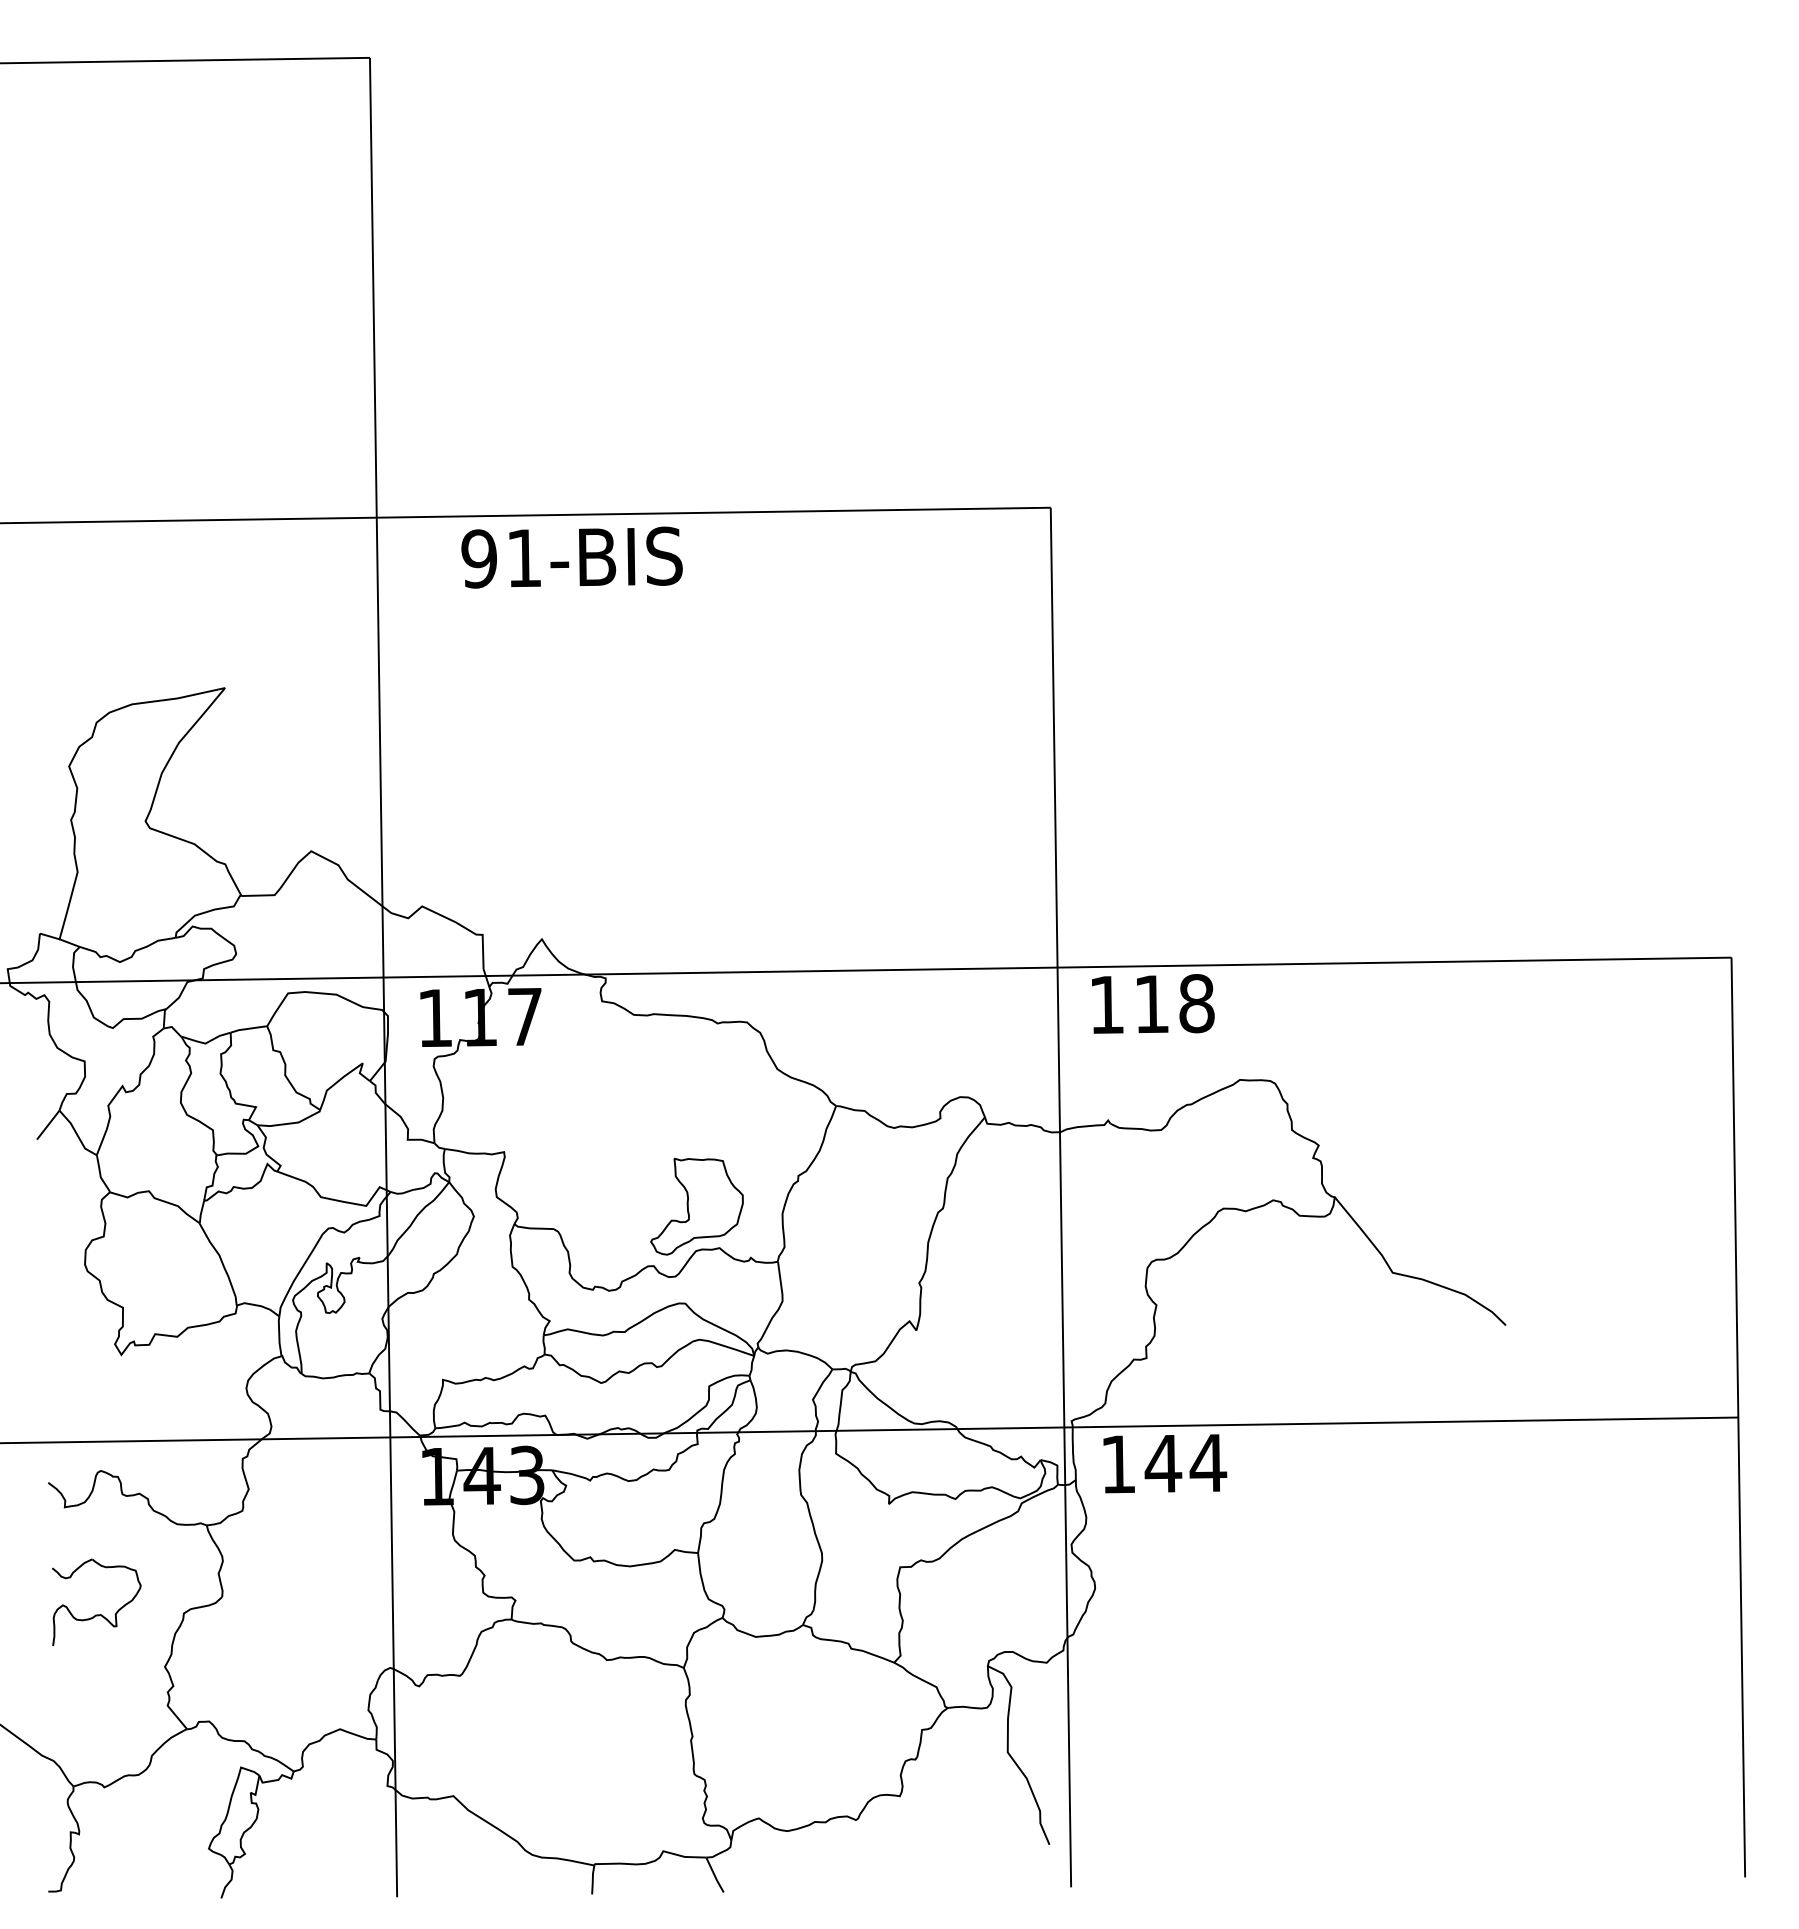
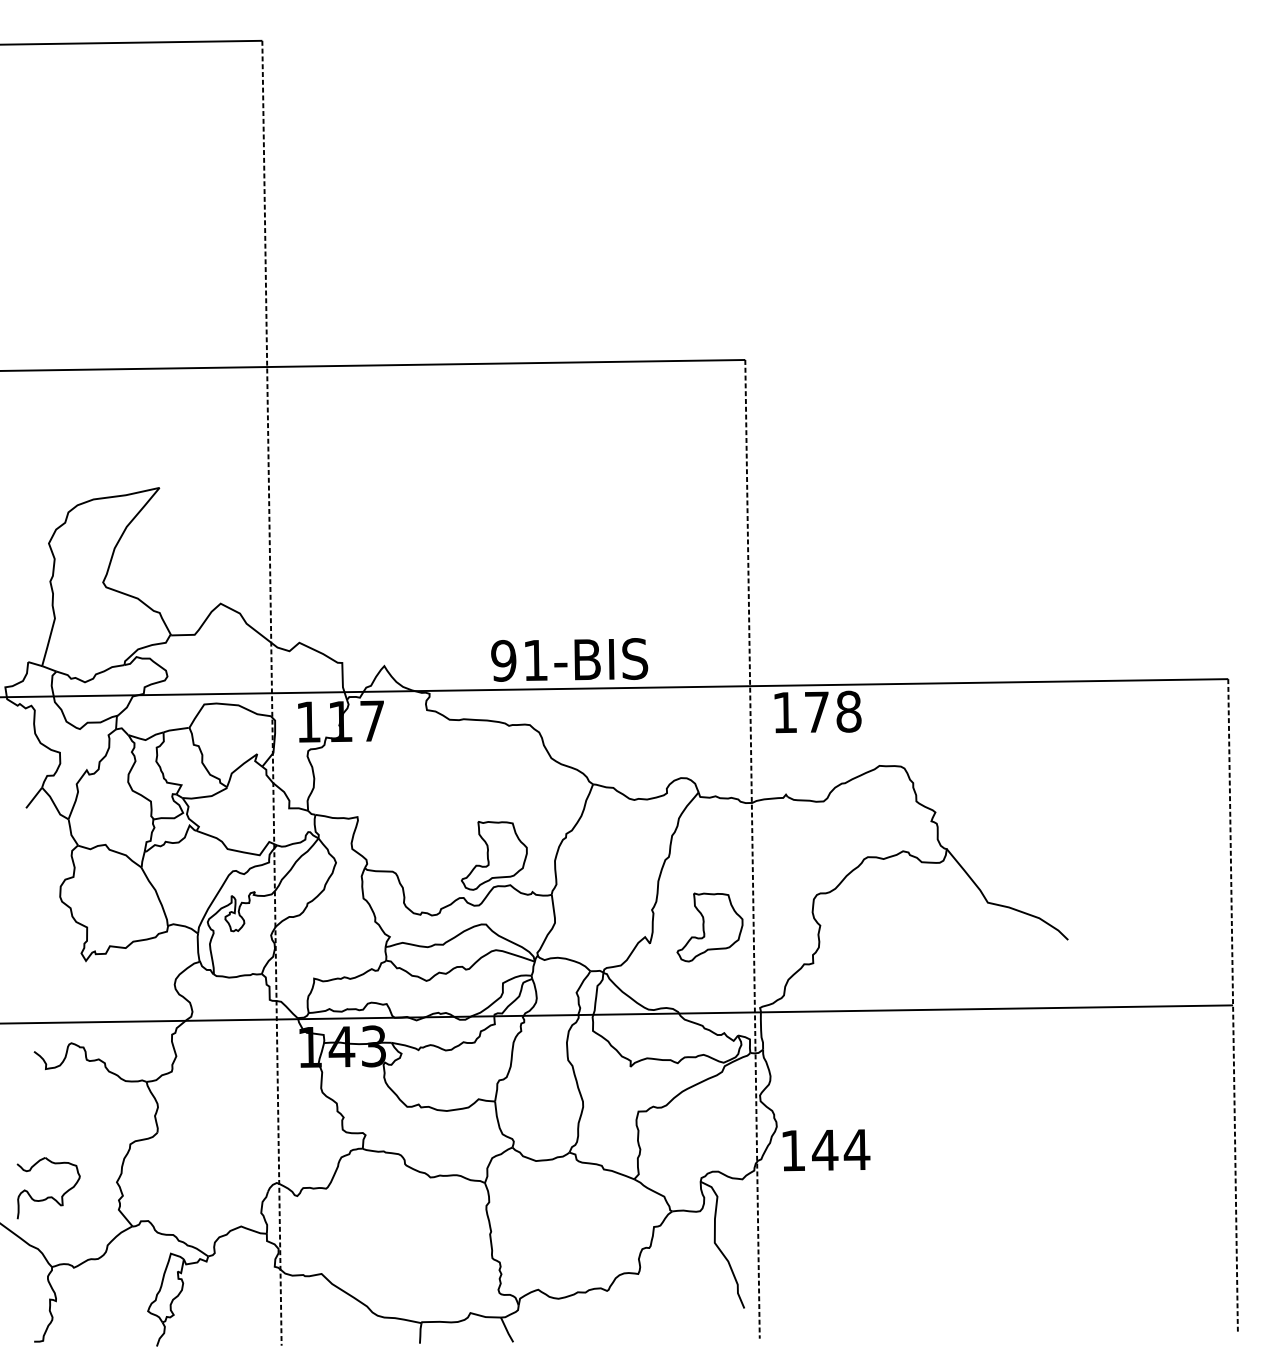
text: (571, 557) -> (569, 659), moved
line: (383, 977) -> (271, 693), solid -> dashed
text: (1151, 1004) -> (816, 712), 118 -> 178
line: (1060, 1197) -> (752, 849), solid -> dashed
part: (1000, 1307) -> (709, 927), added
line: (1738, 1417) -> (1233, 1005), solid -> dashed
text: (1165, 1463) -> (826, 1150), moved
part: (96, 1614) -> (48, 1196), moved

